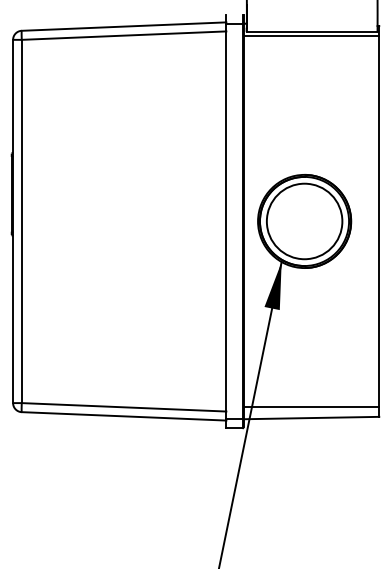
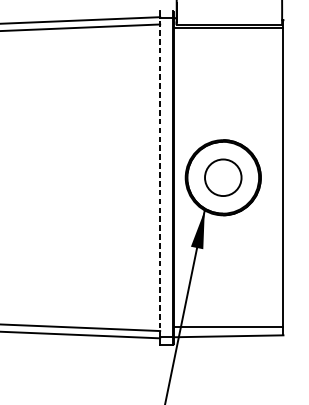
line: (226, 221) -> (160, 177), solid -> dashed
circle: (304, 221) -> (223, 177), size x0.6

